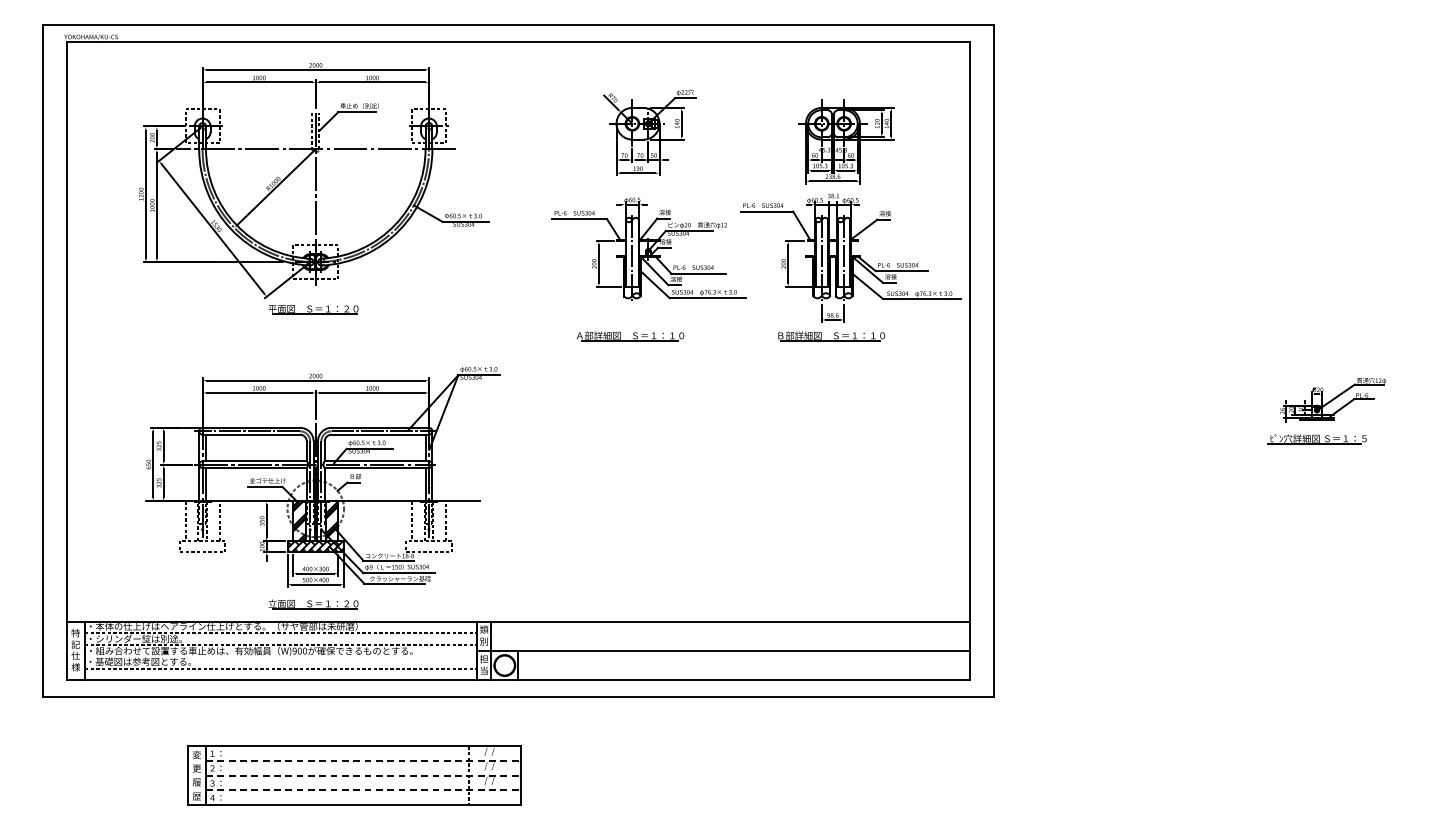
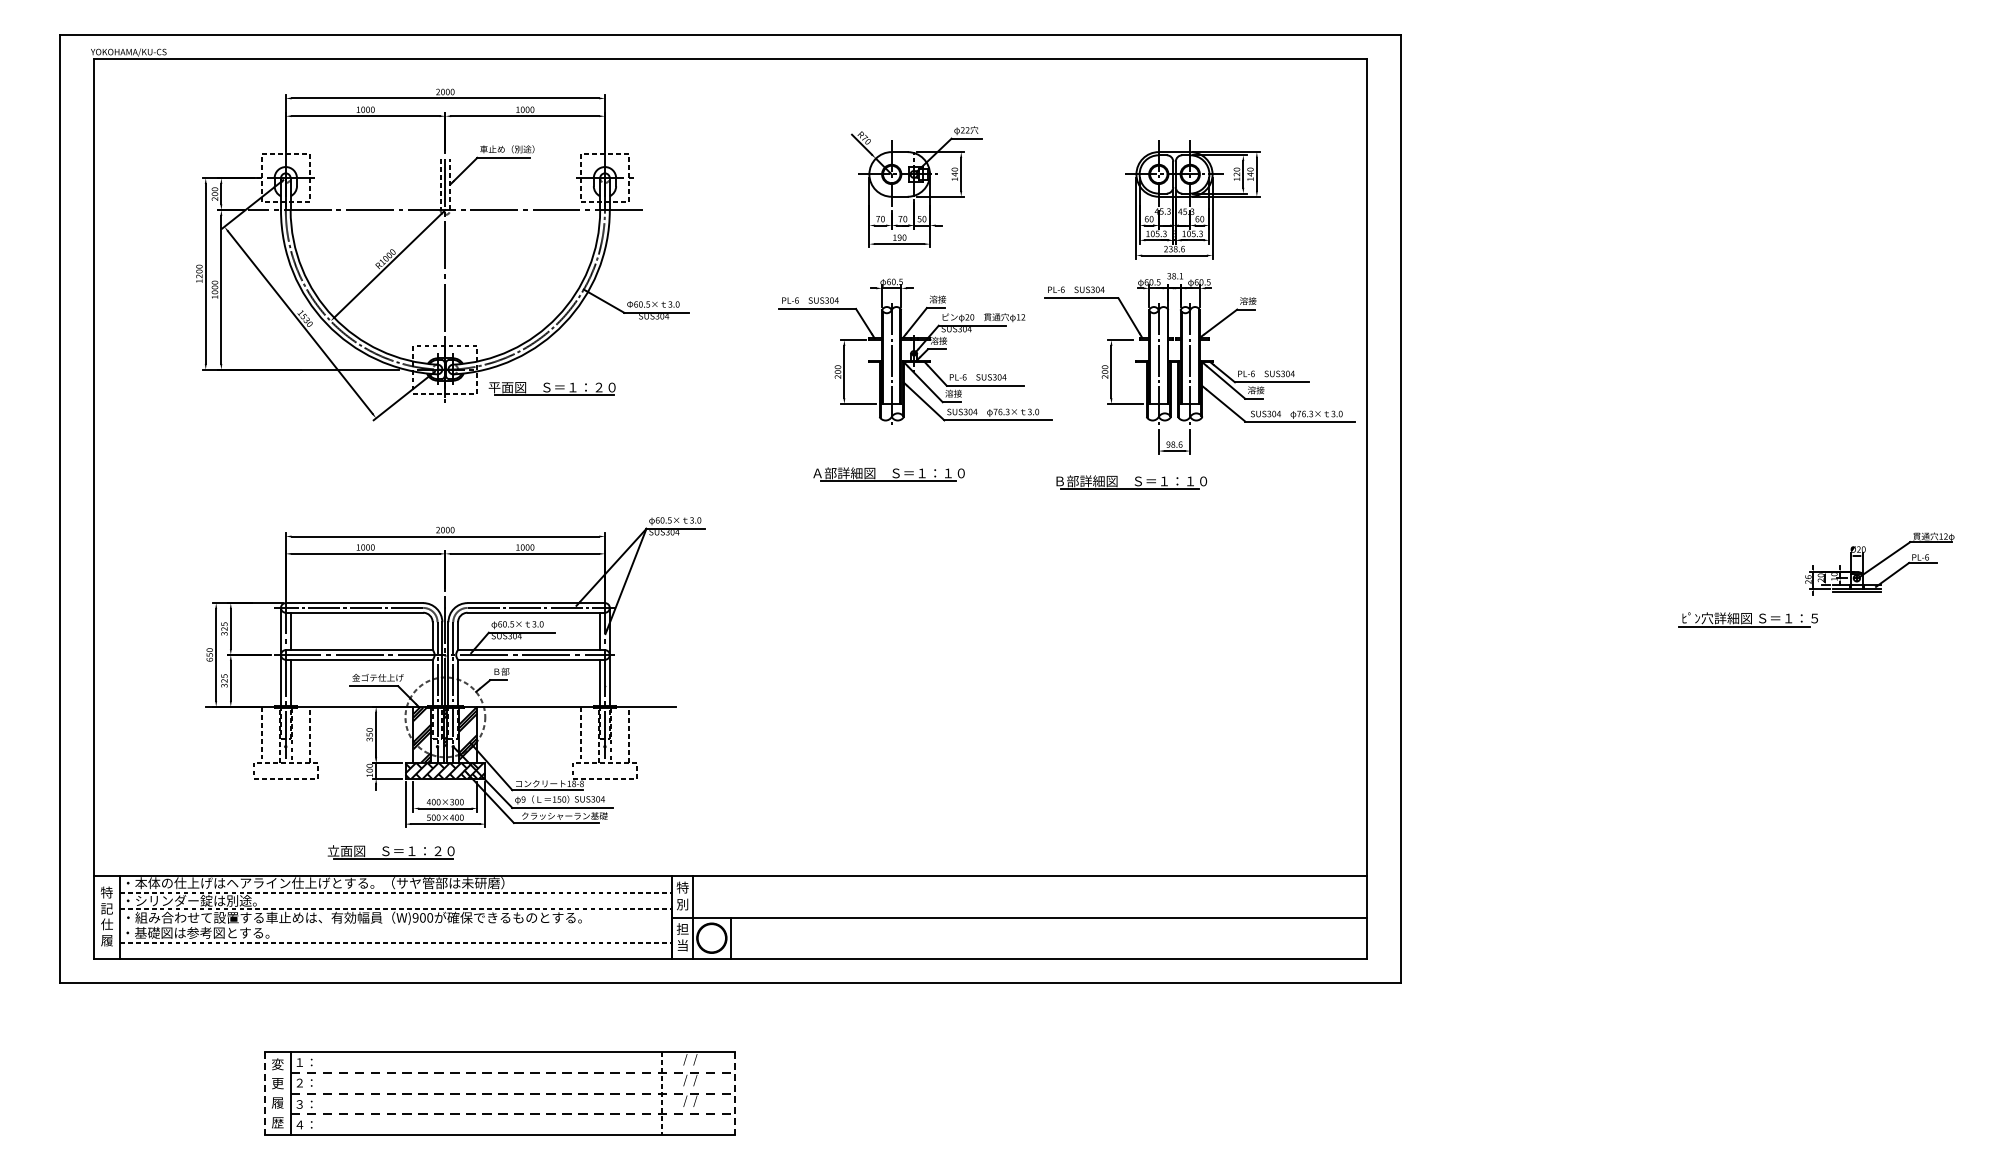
part: (313, 309) -> (551, 388), moved
part: (831, 336) -> (1131, 482), moved
part: (1316, 439) -> (1747, 619), moved
part: (313, 604) -> (390, 852), moved
text: (483, 629) -> (682, 887), 類 -> 特
text: (75, 667) -> (106, 940), 様 -> 履
line: (187, 776) -> (264, 1094), solid -> dashed
line: (520, 776) -> (734, 1094), solid -> dashed

